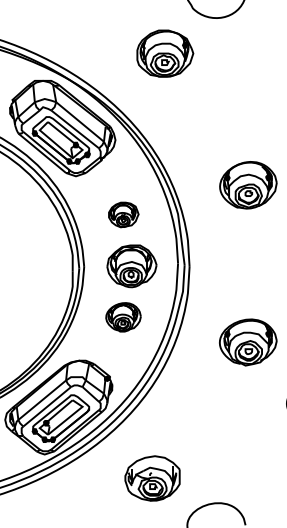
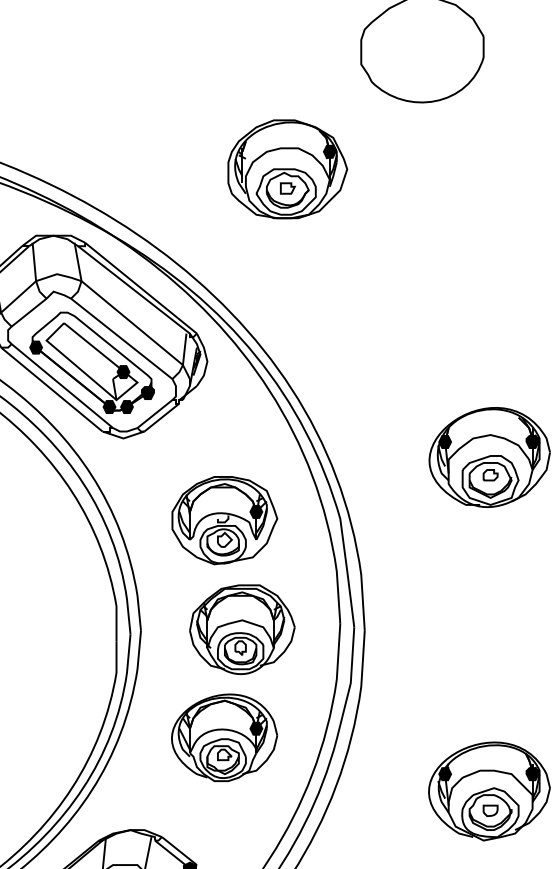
part: (165, 53) -> (288, 169), moved
part: (123, 214) -> (224, 519), size x1.67
part: (123, 317) -> (224, 738), size x1.43

